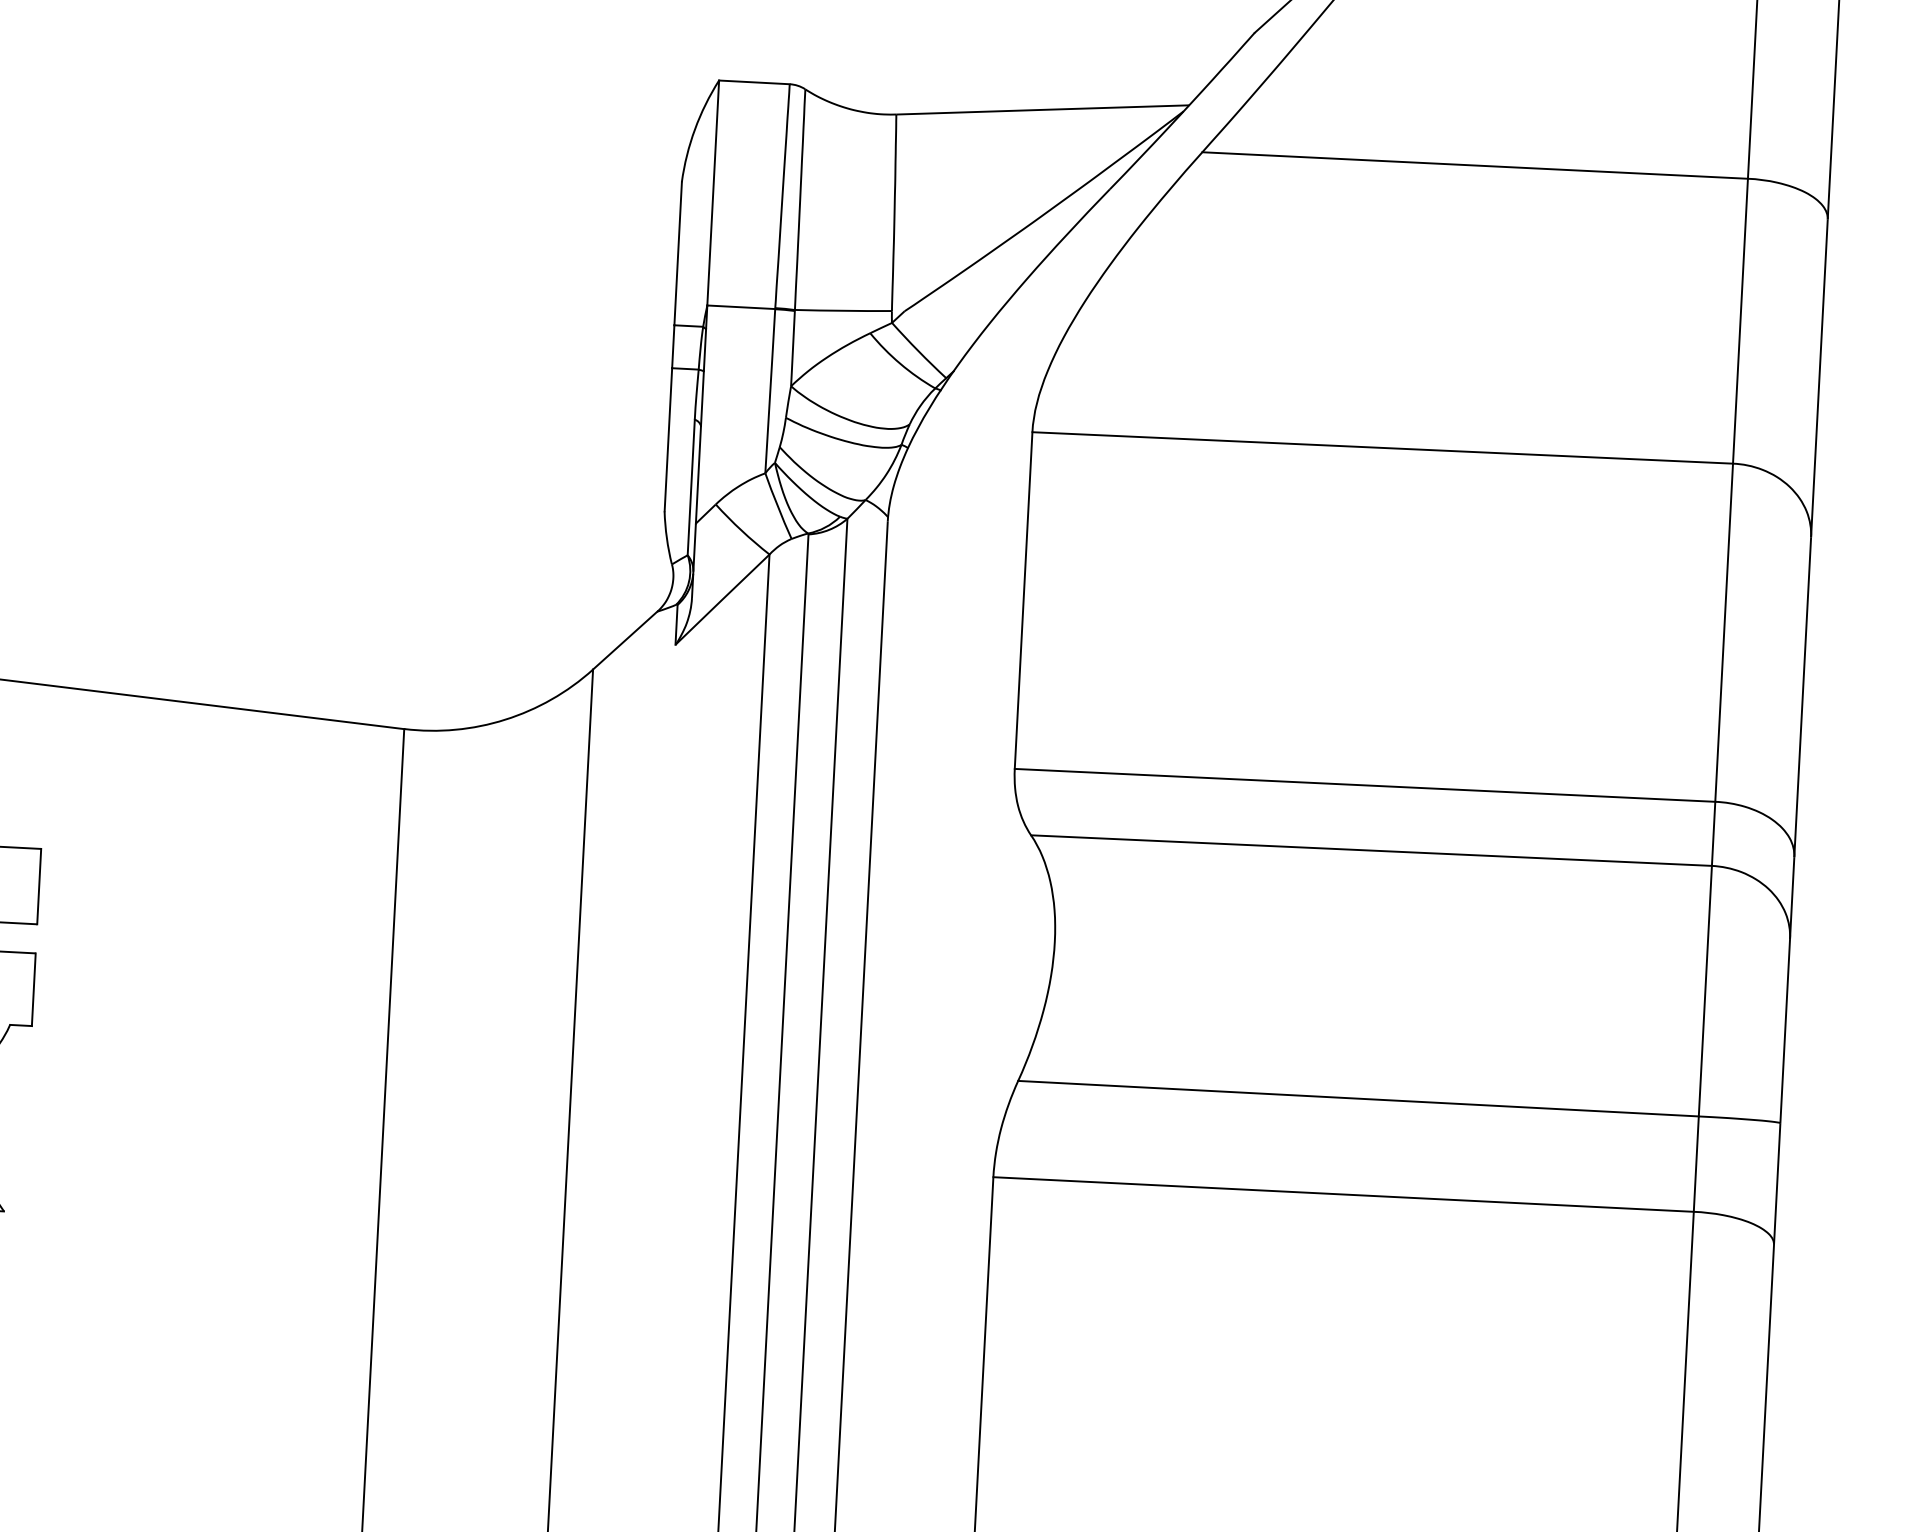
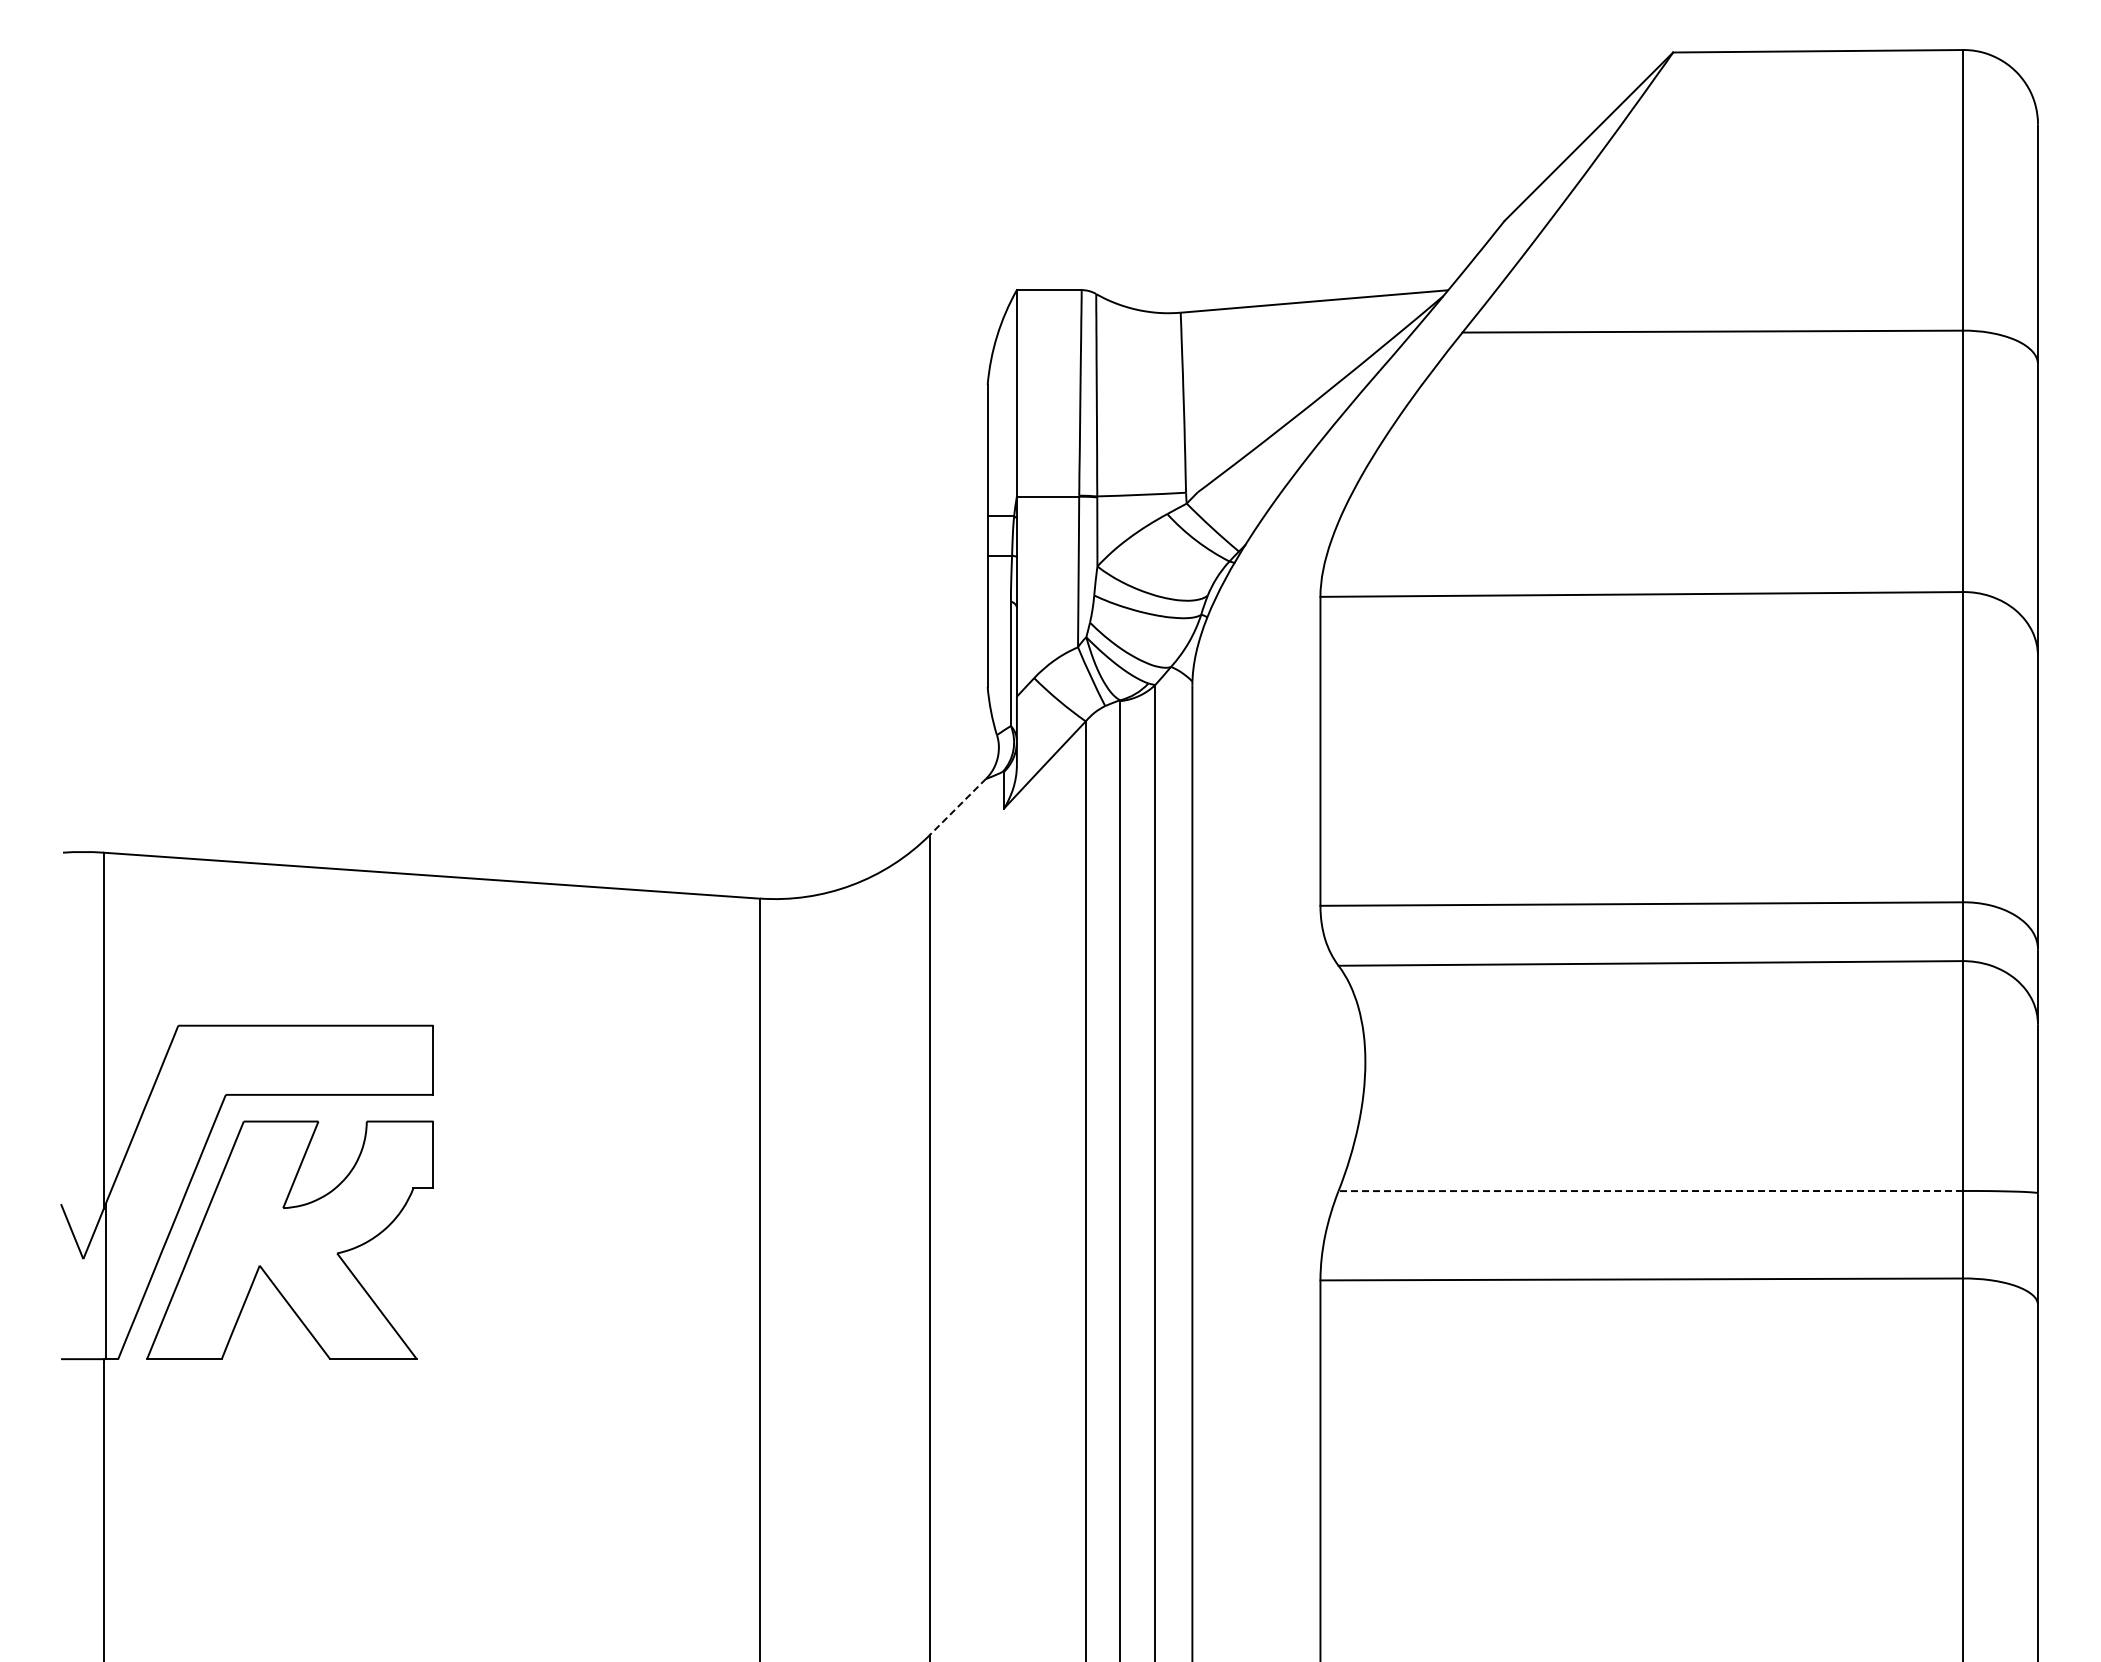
line: (624, 639) -> (957, 806), solid -> dashed
line: (1358, 1099) -> (1650, 1191), solid -> dashed

